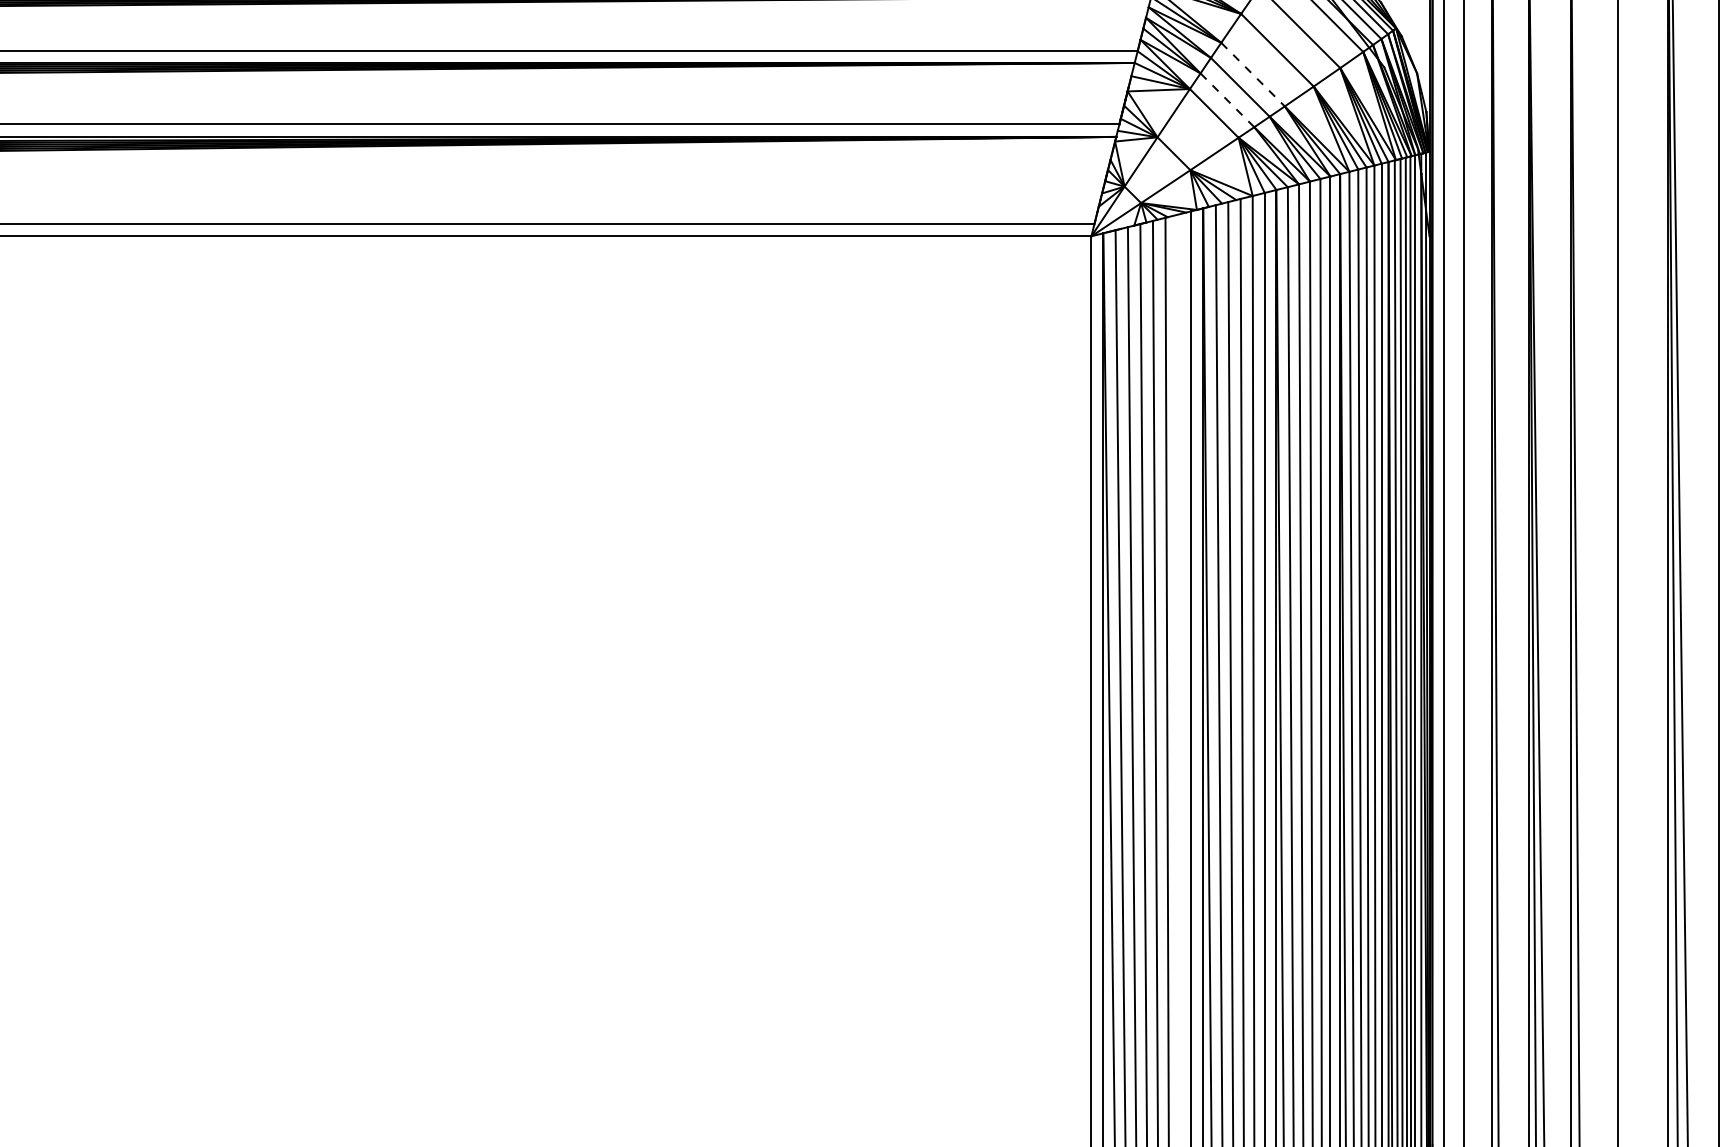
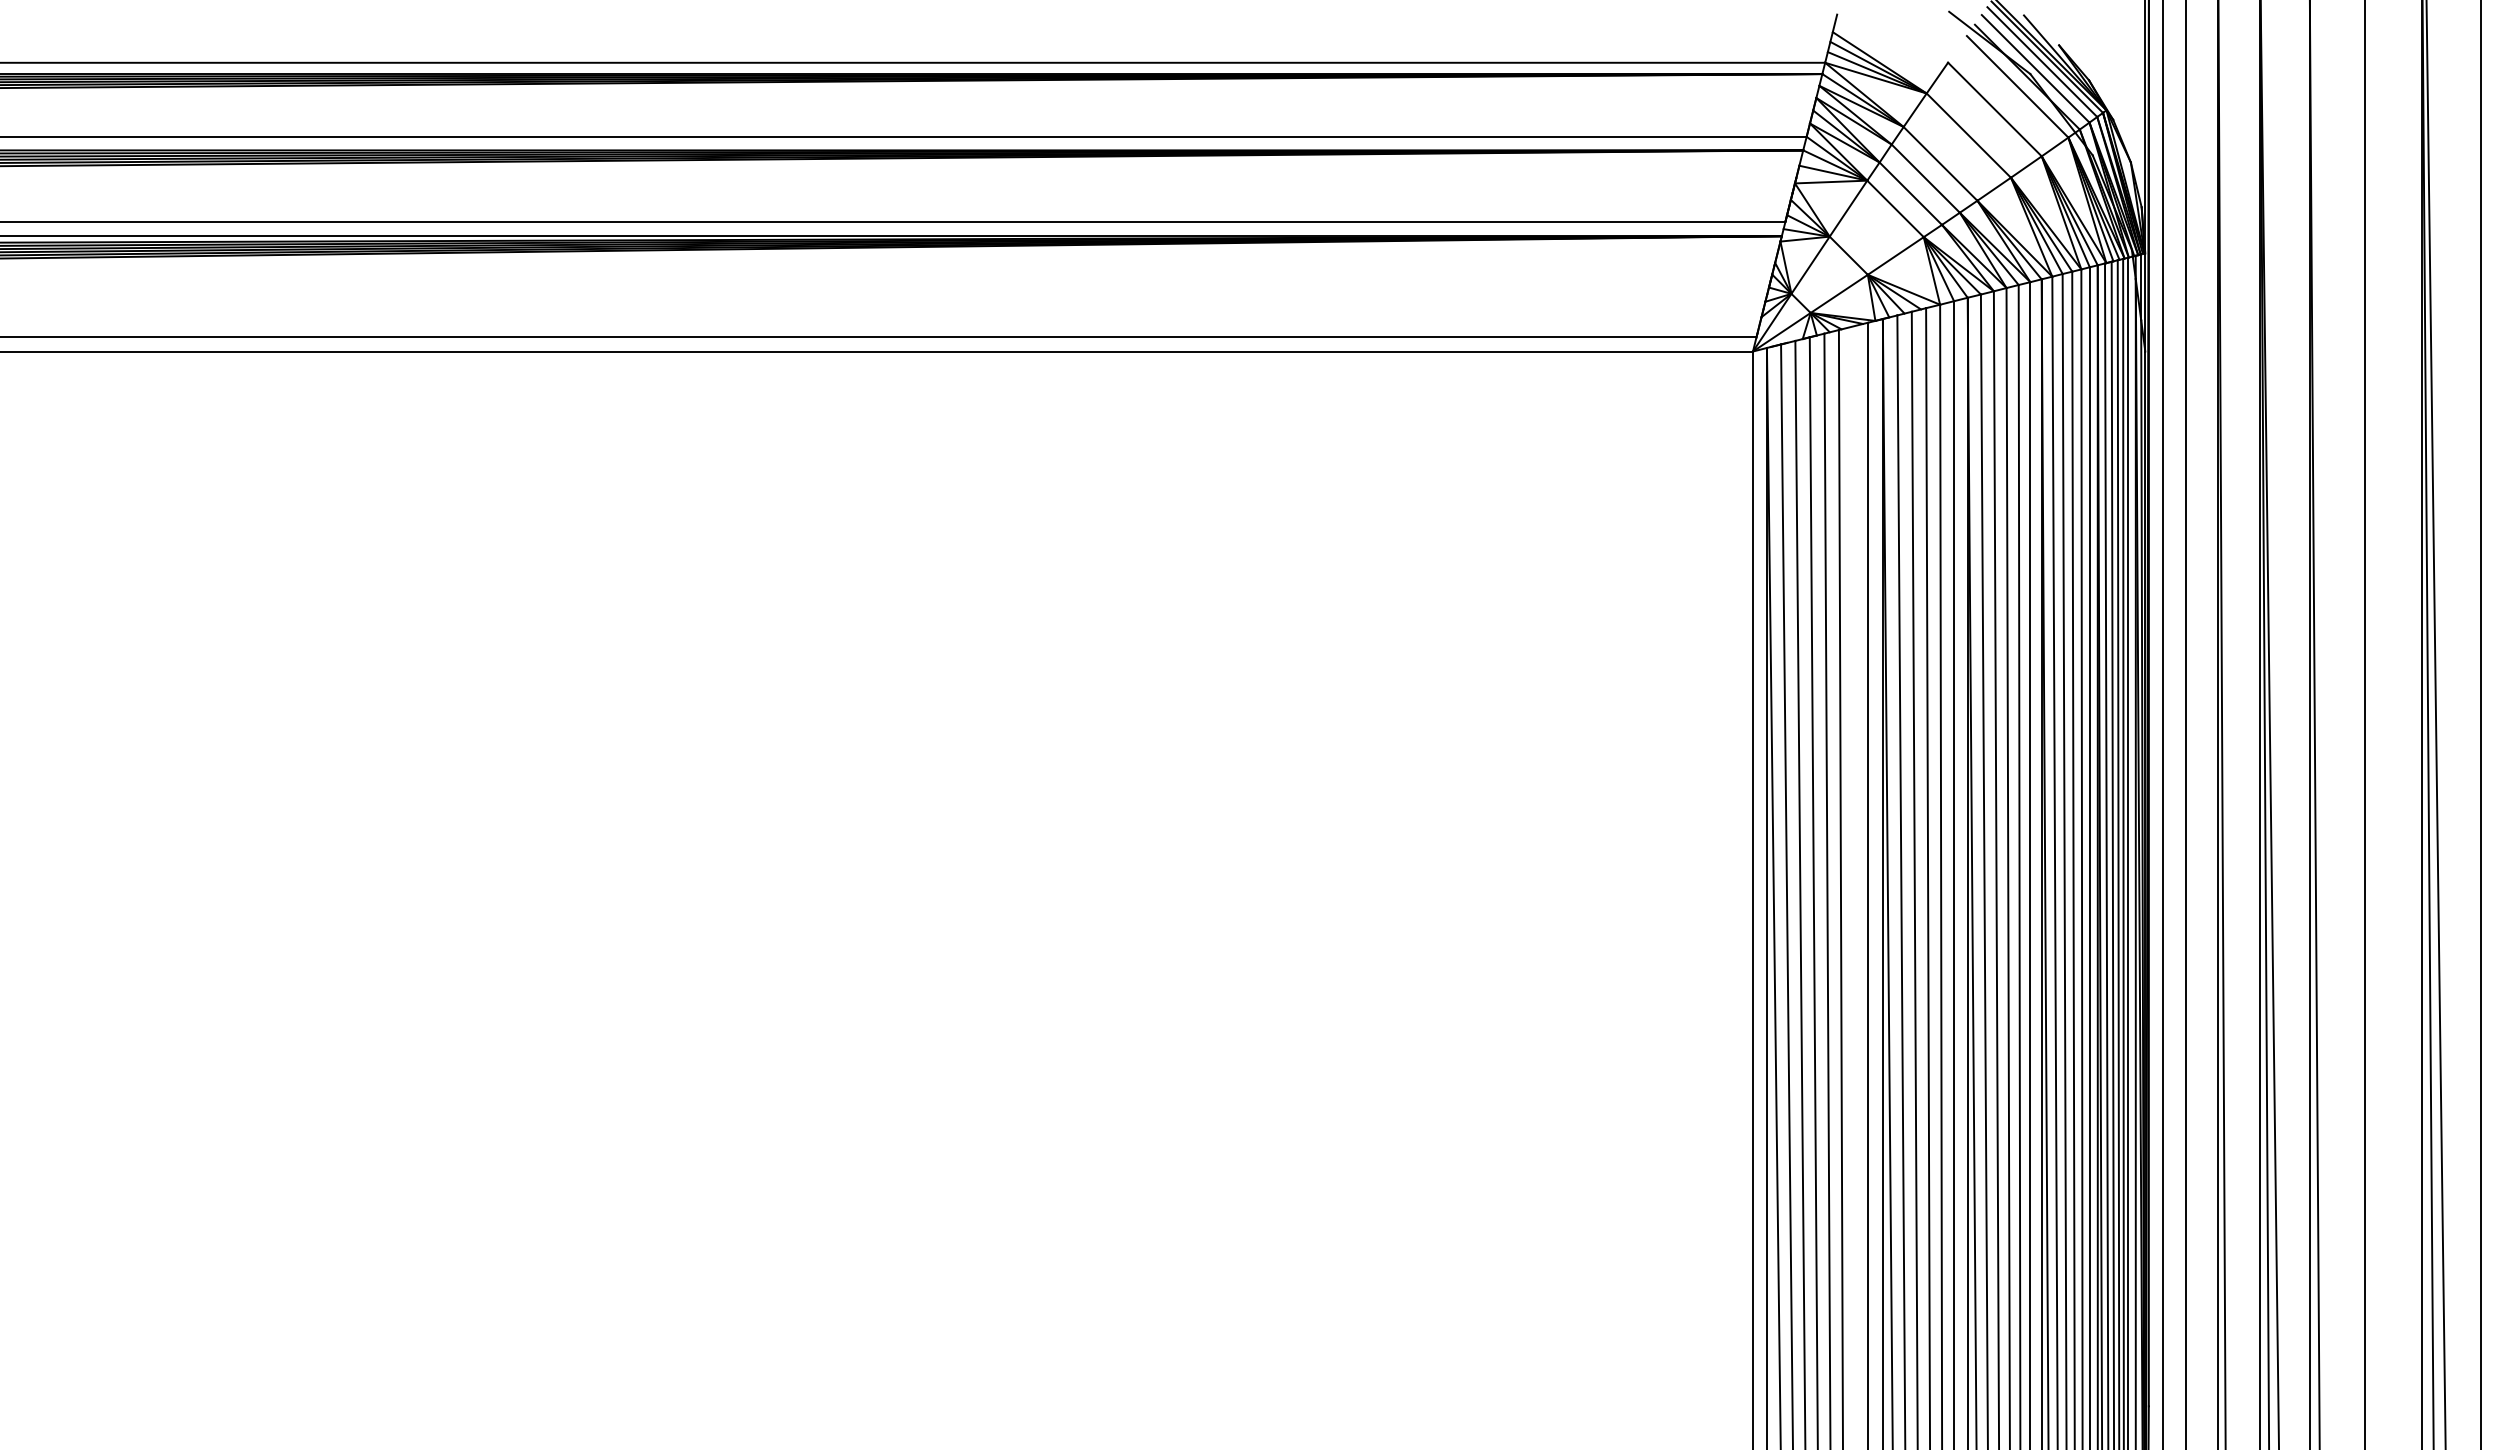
line: (1253, 75) -> (1940, 164), dashed -> solid
line: (1228, 101) -> (1911, 194), dashed -> solid

